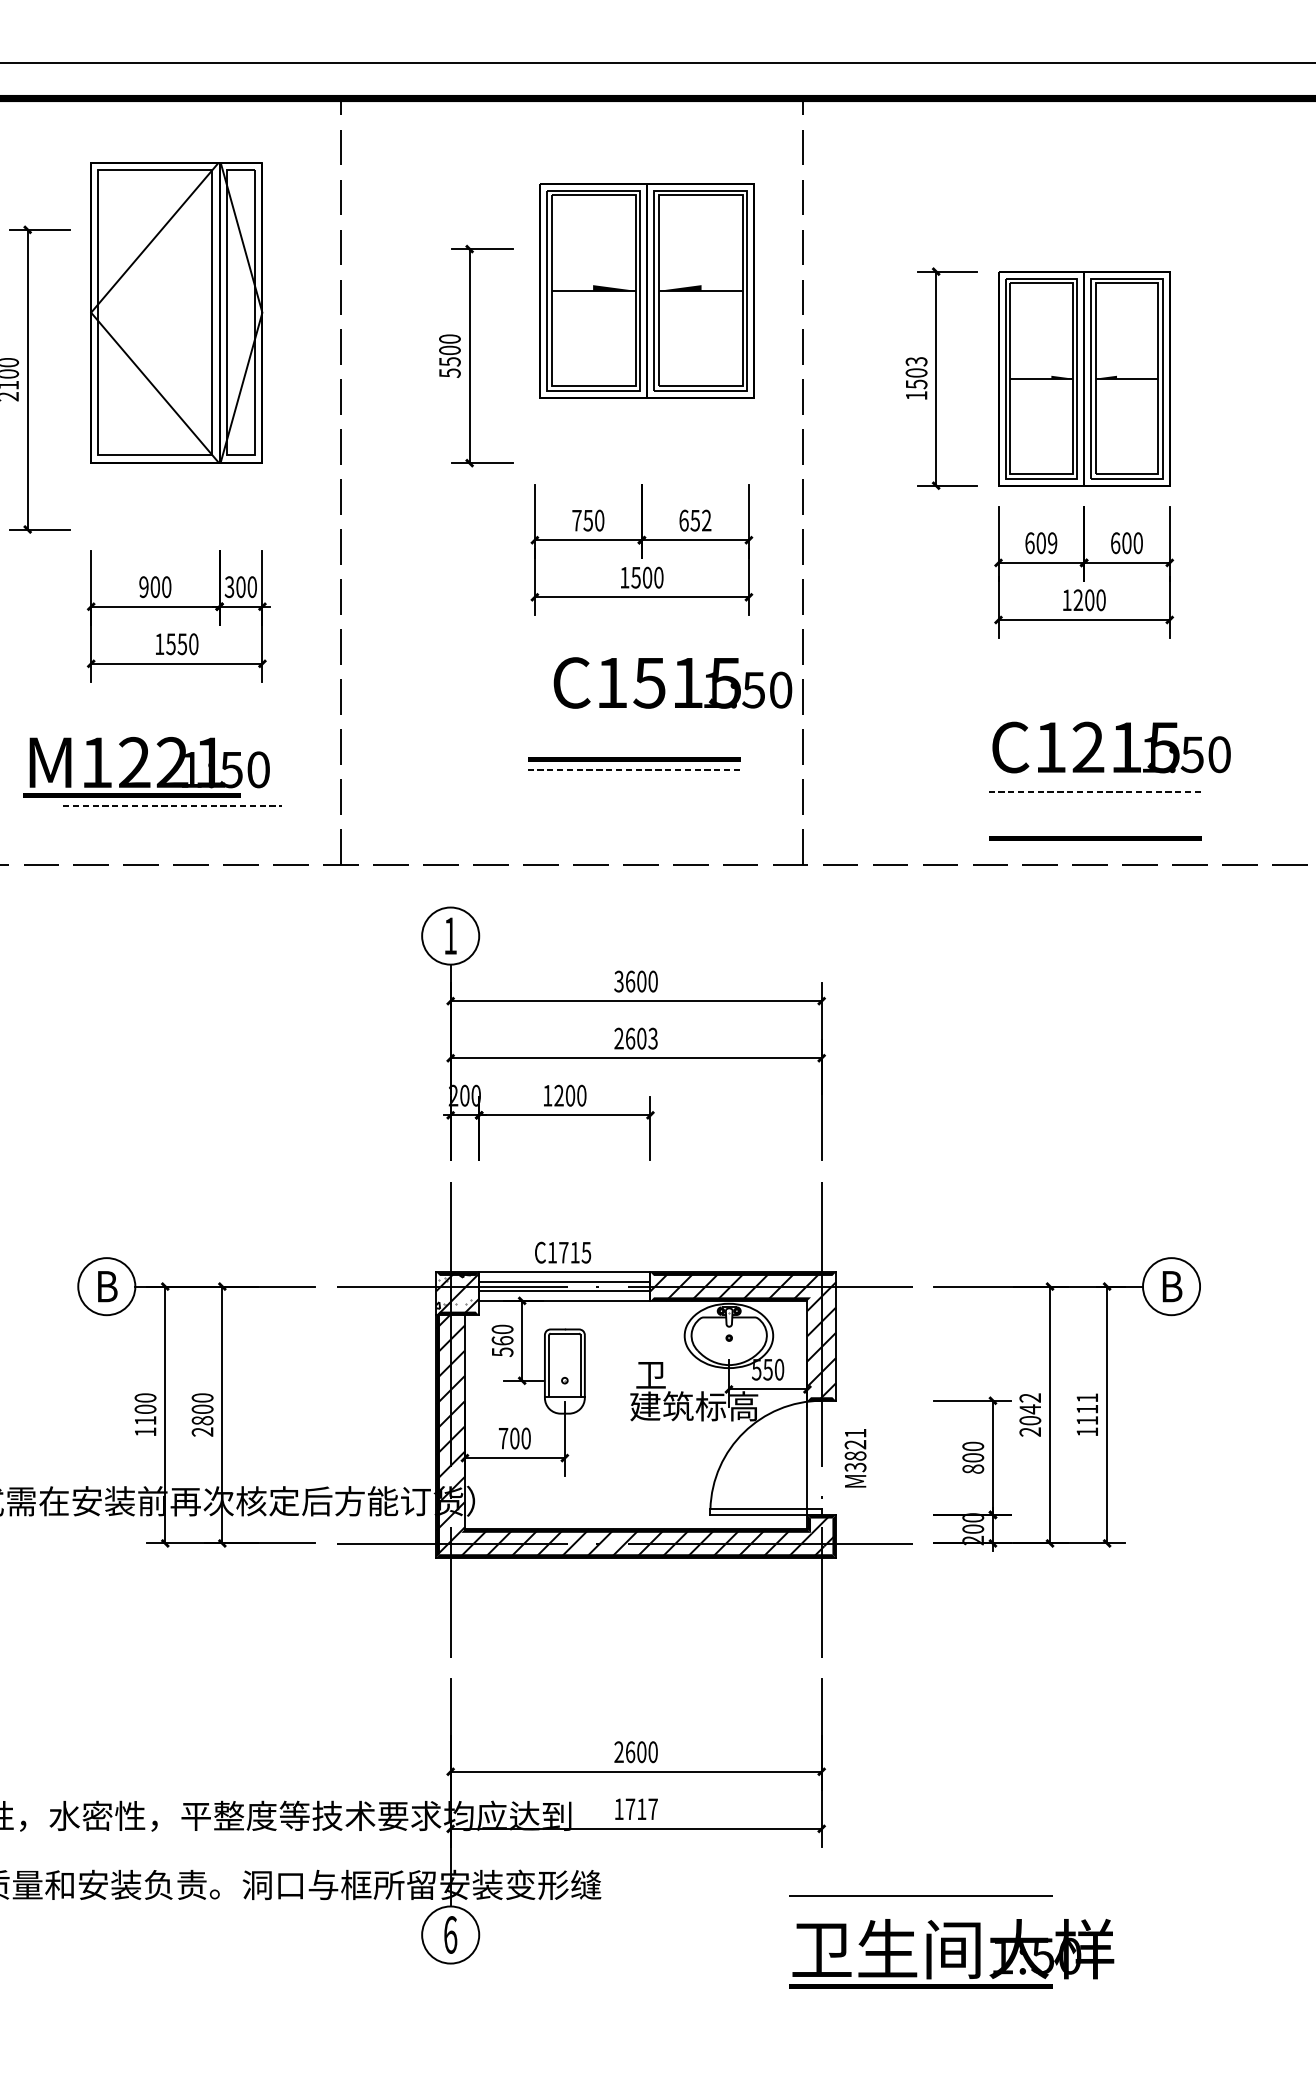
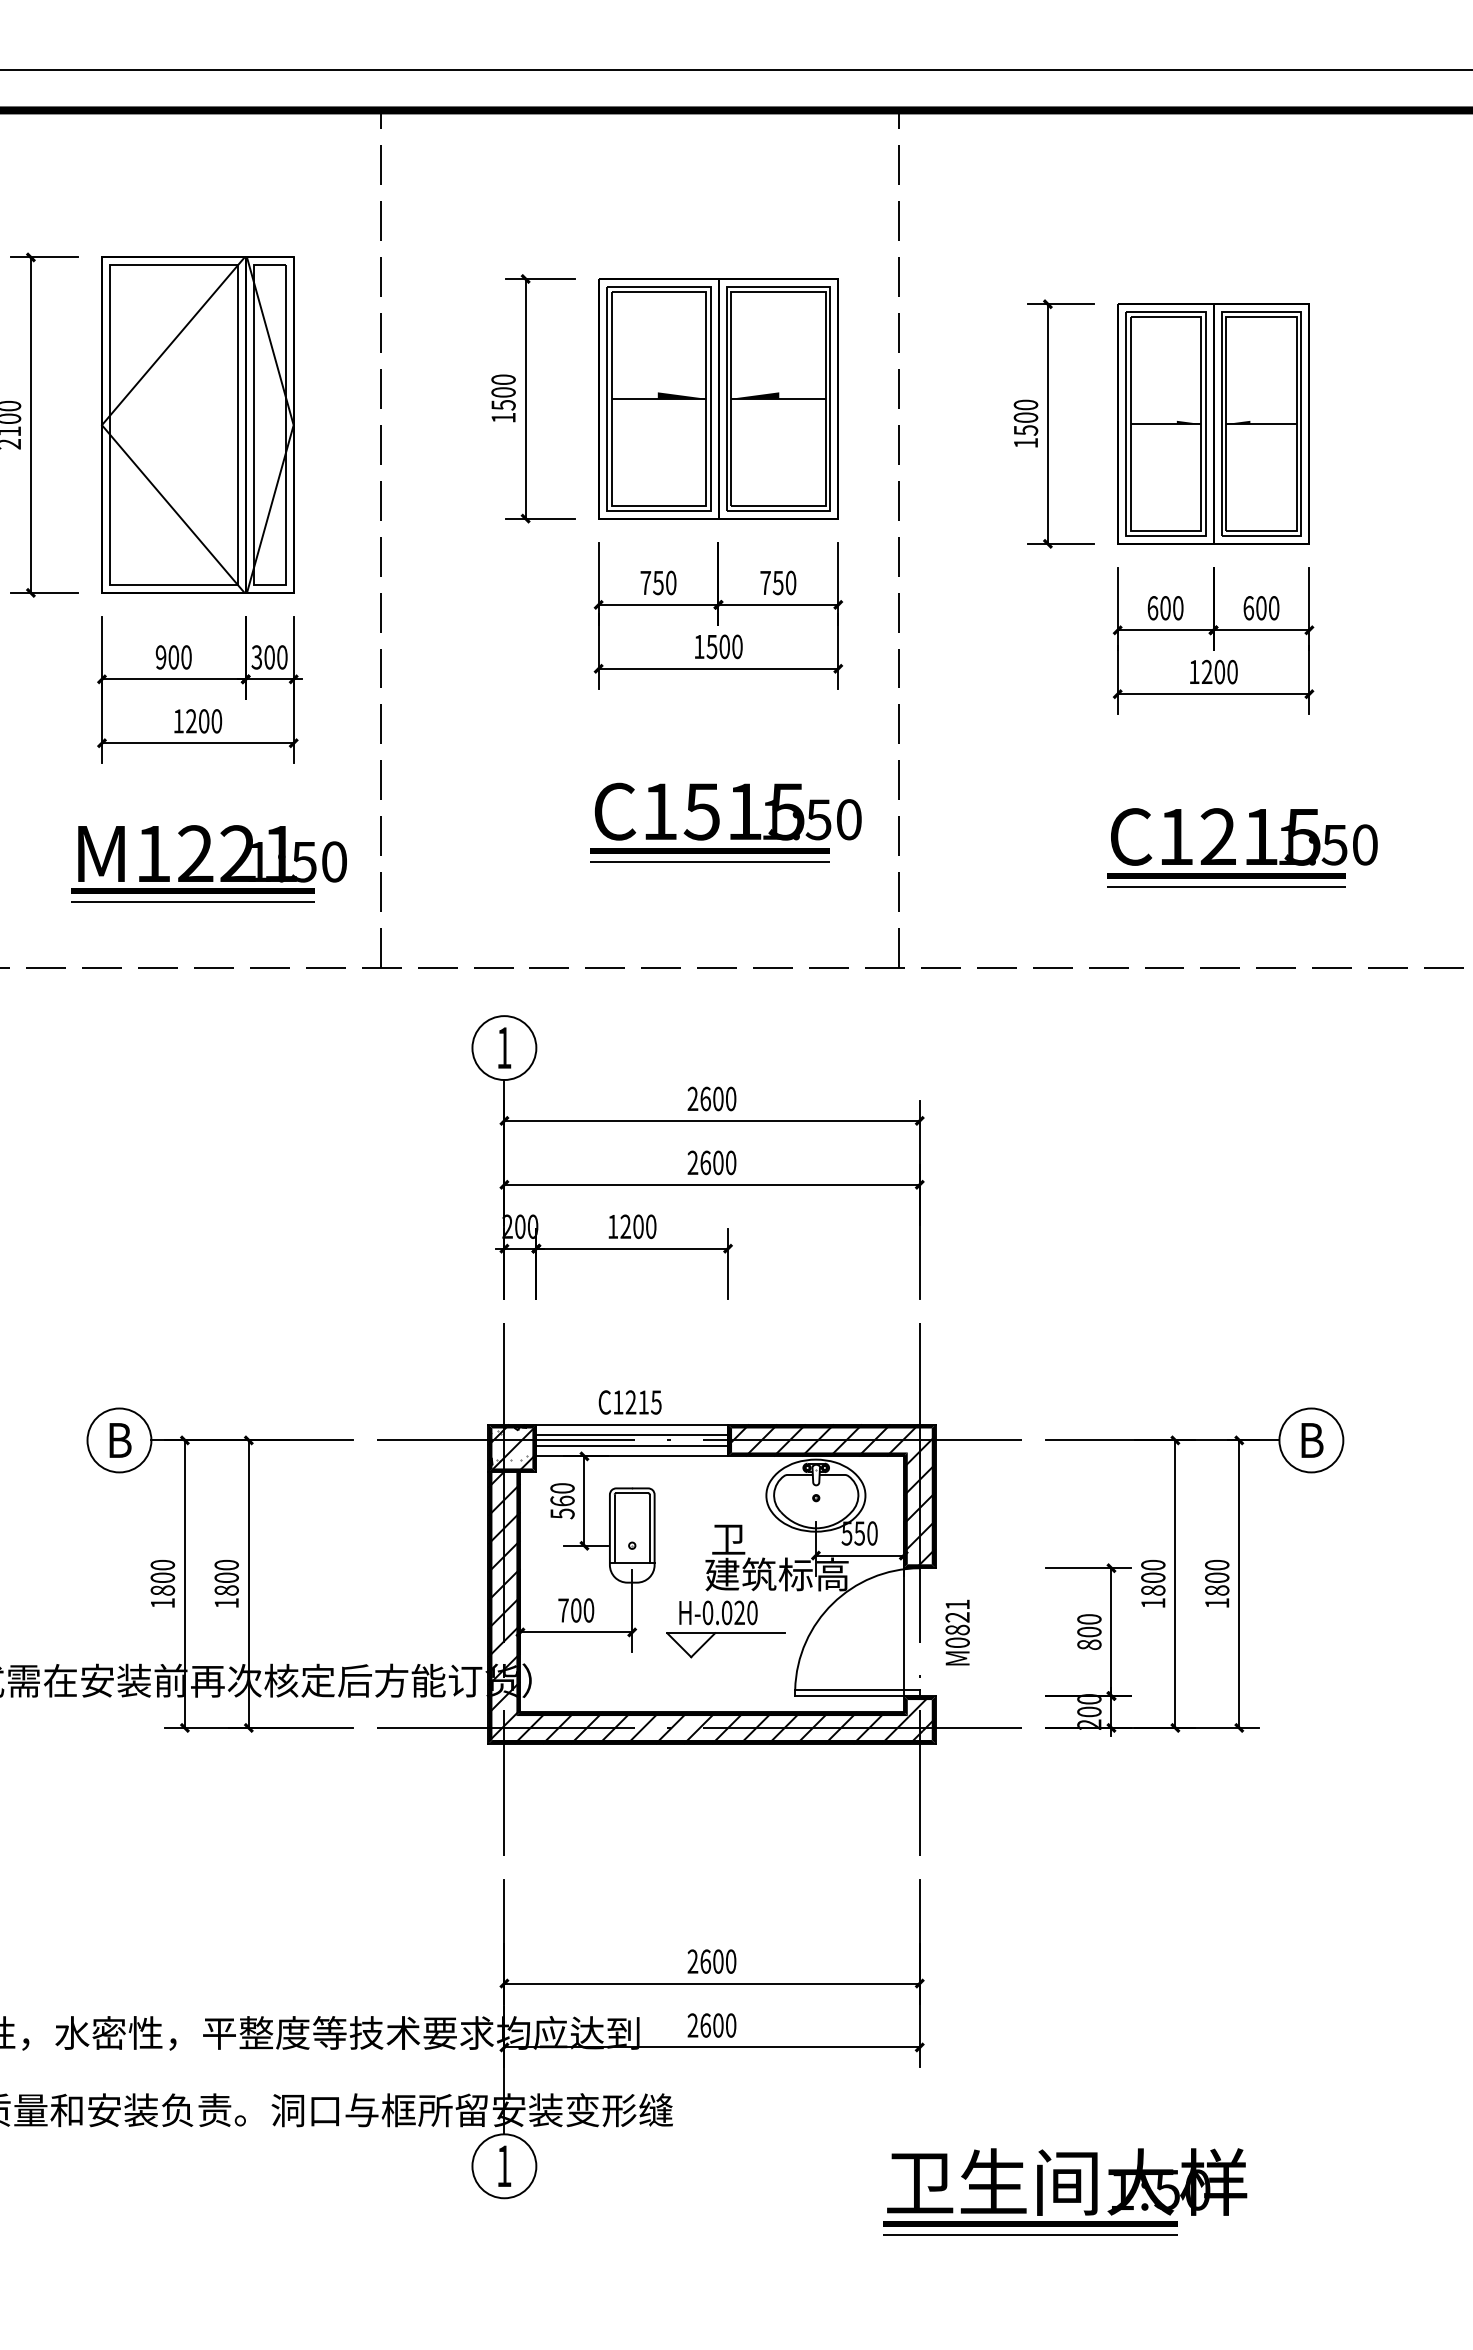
part: (647, 290) -> (718, 398), moved
part: (176, 312) -> (197, 424), moved
text: (916, 361) -> (1025, 404), 1503 -> 1500
text: (449, 372) -> (503, 417), 5500 -> 1500
text: (695, 520) -> (778, 582), 652 -> 750
text: (1052, 543) -> (1178, 608), 609 -> 600
text: (176, 644) -> (197, 721), 1550 -> 1200
text: (672, 682) -> (727, 811), moved
text: (146, 767) -> (208, 859), moved
line: (634, 769) -> (710, 861), dashed -> solid
line: (1095, 792) -> (1226, 887), dashed -> solid
line: (172, 806) -> (193, 902), dashed -> solid
line: (1095, 838) -> (1226, 875), moved
text: (618, 982) -> (692, 1099), 3600 -> 2600
text: (652, 1038) -> (730, 1162), 2603 -> 2600
text: (563, 1252) -> (630, 1402), C1715 -> C1215
fill: (652, 1286) -> (730, 1440), added
fill: (438, 1293) -> (490, 1448), added
fill: (477, 1293) -> (534, 1448), added
fill: (833, 1336) -> (933, 1496), added
fill: (808, 1349) -> (905, 1510), added
text: (1087, 1409) -> (1217, 1577), 1111 -> 1800
text: (1030, 1414) -> (1153, 1583), 2042 -> 1800
text: (145, 1420) -> (162, 1590), 1100 -> 1800
fill: (463, 1424) -> (518, 1594), added
text: (202, 1432) -> (226, 1603), 2800 -> 1800
part: (648, 1455) -> (725, 1629), added
text: (855, 1467) -> (957, 1642), M3821 -> M0821
text: (635, 1809) -> (711, 2025), 1717 -> 2600
line: (920, 1895) -> (1030, 2234), moved
text: (450, 1935) -> (504, 2166), 6 -> 1

